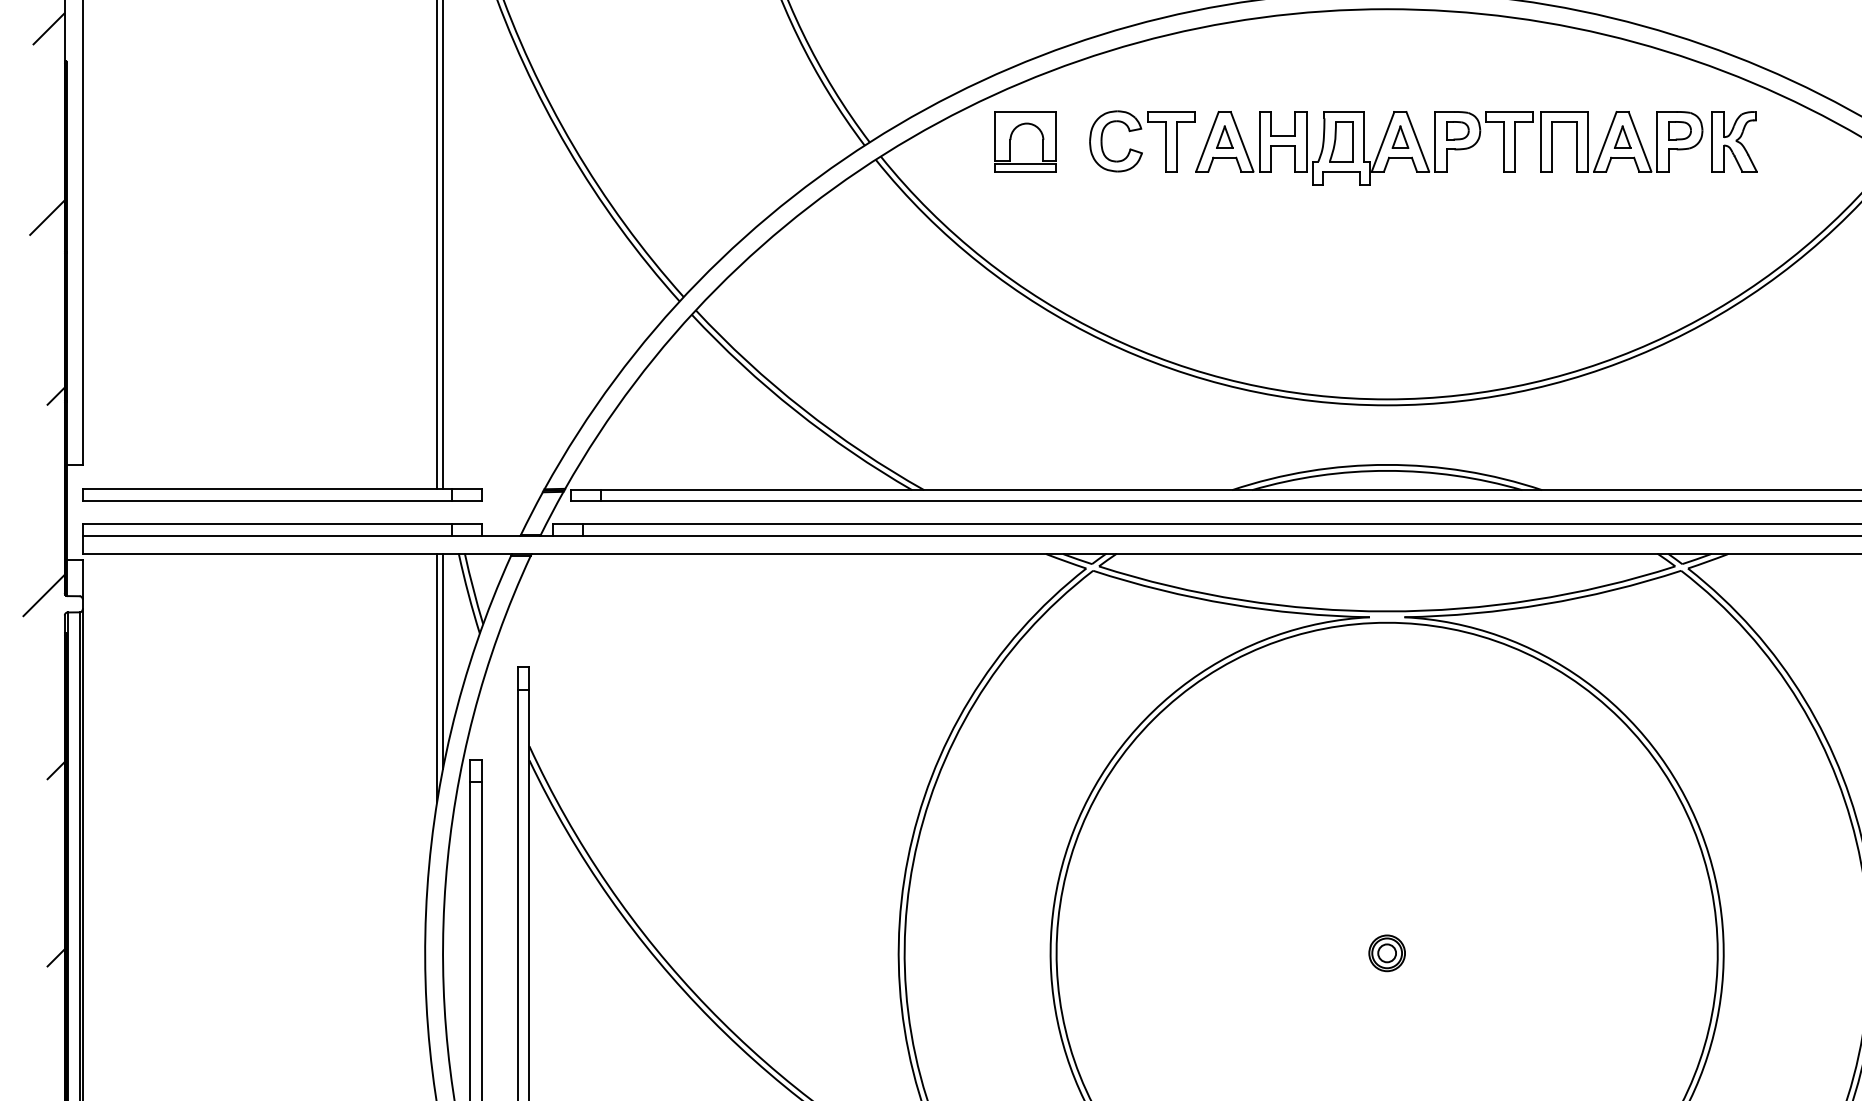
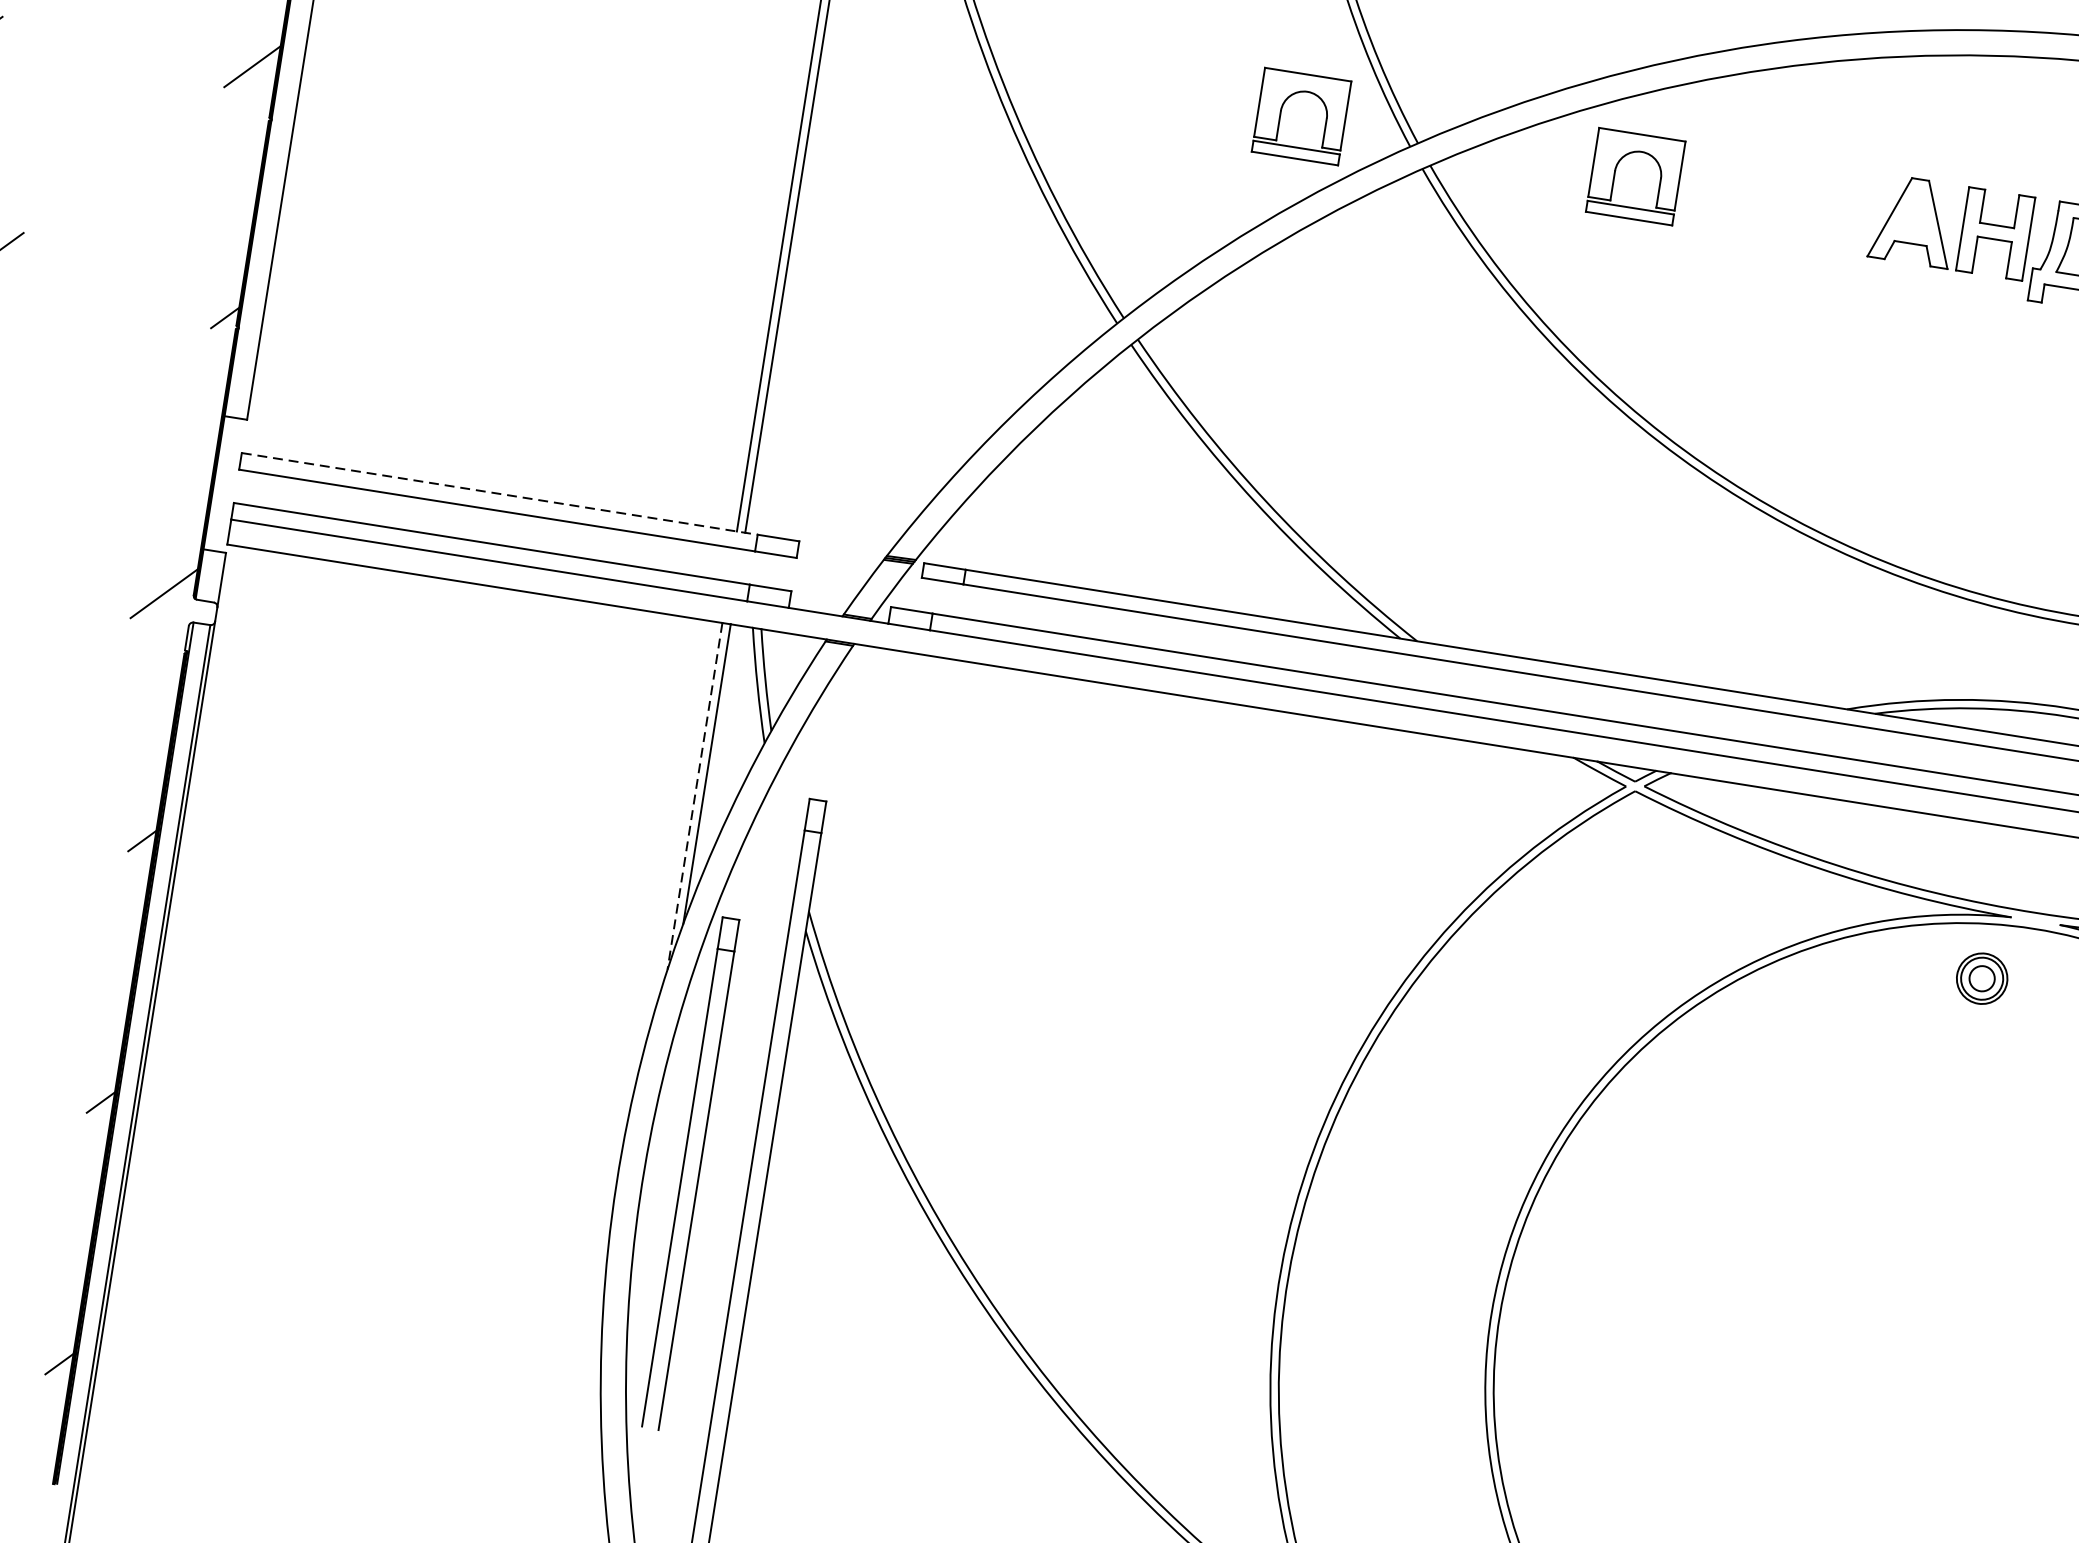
part: (771, 134) -> (1282, 110), added
part: (1224, 136) -> (1914, 213), removed
part: (1140, 151) -> (1794, 216), removed
line: (267, 488) -> (500, 493), solid -> dashed
line: (437, 678) -> (695, 796), solid -> dashed
part: (1386, 953) -> (1981, 978), moved

